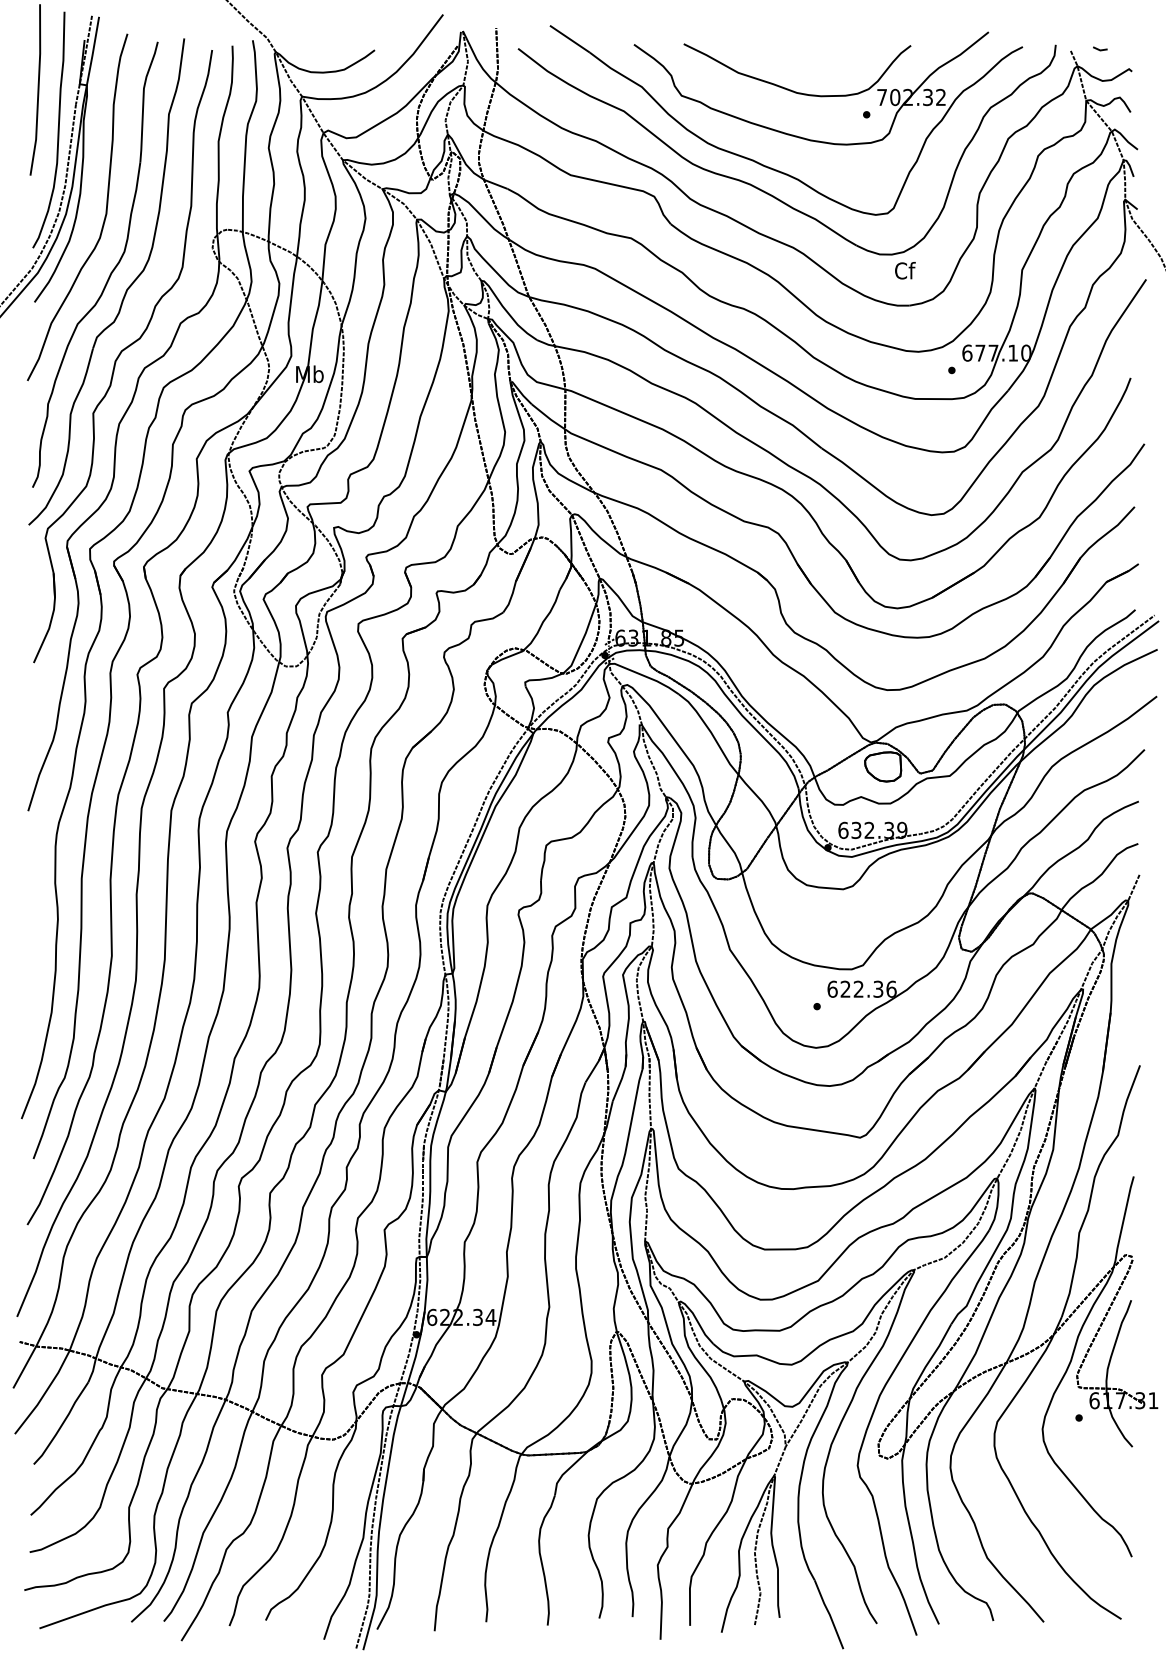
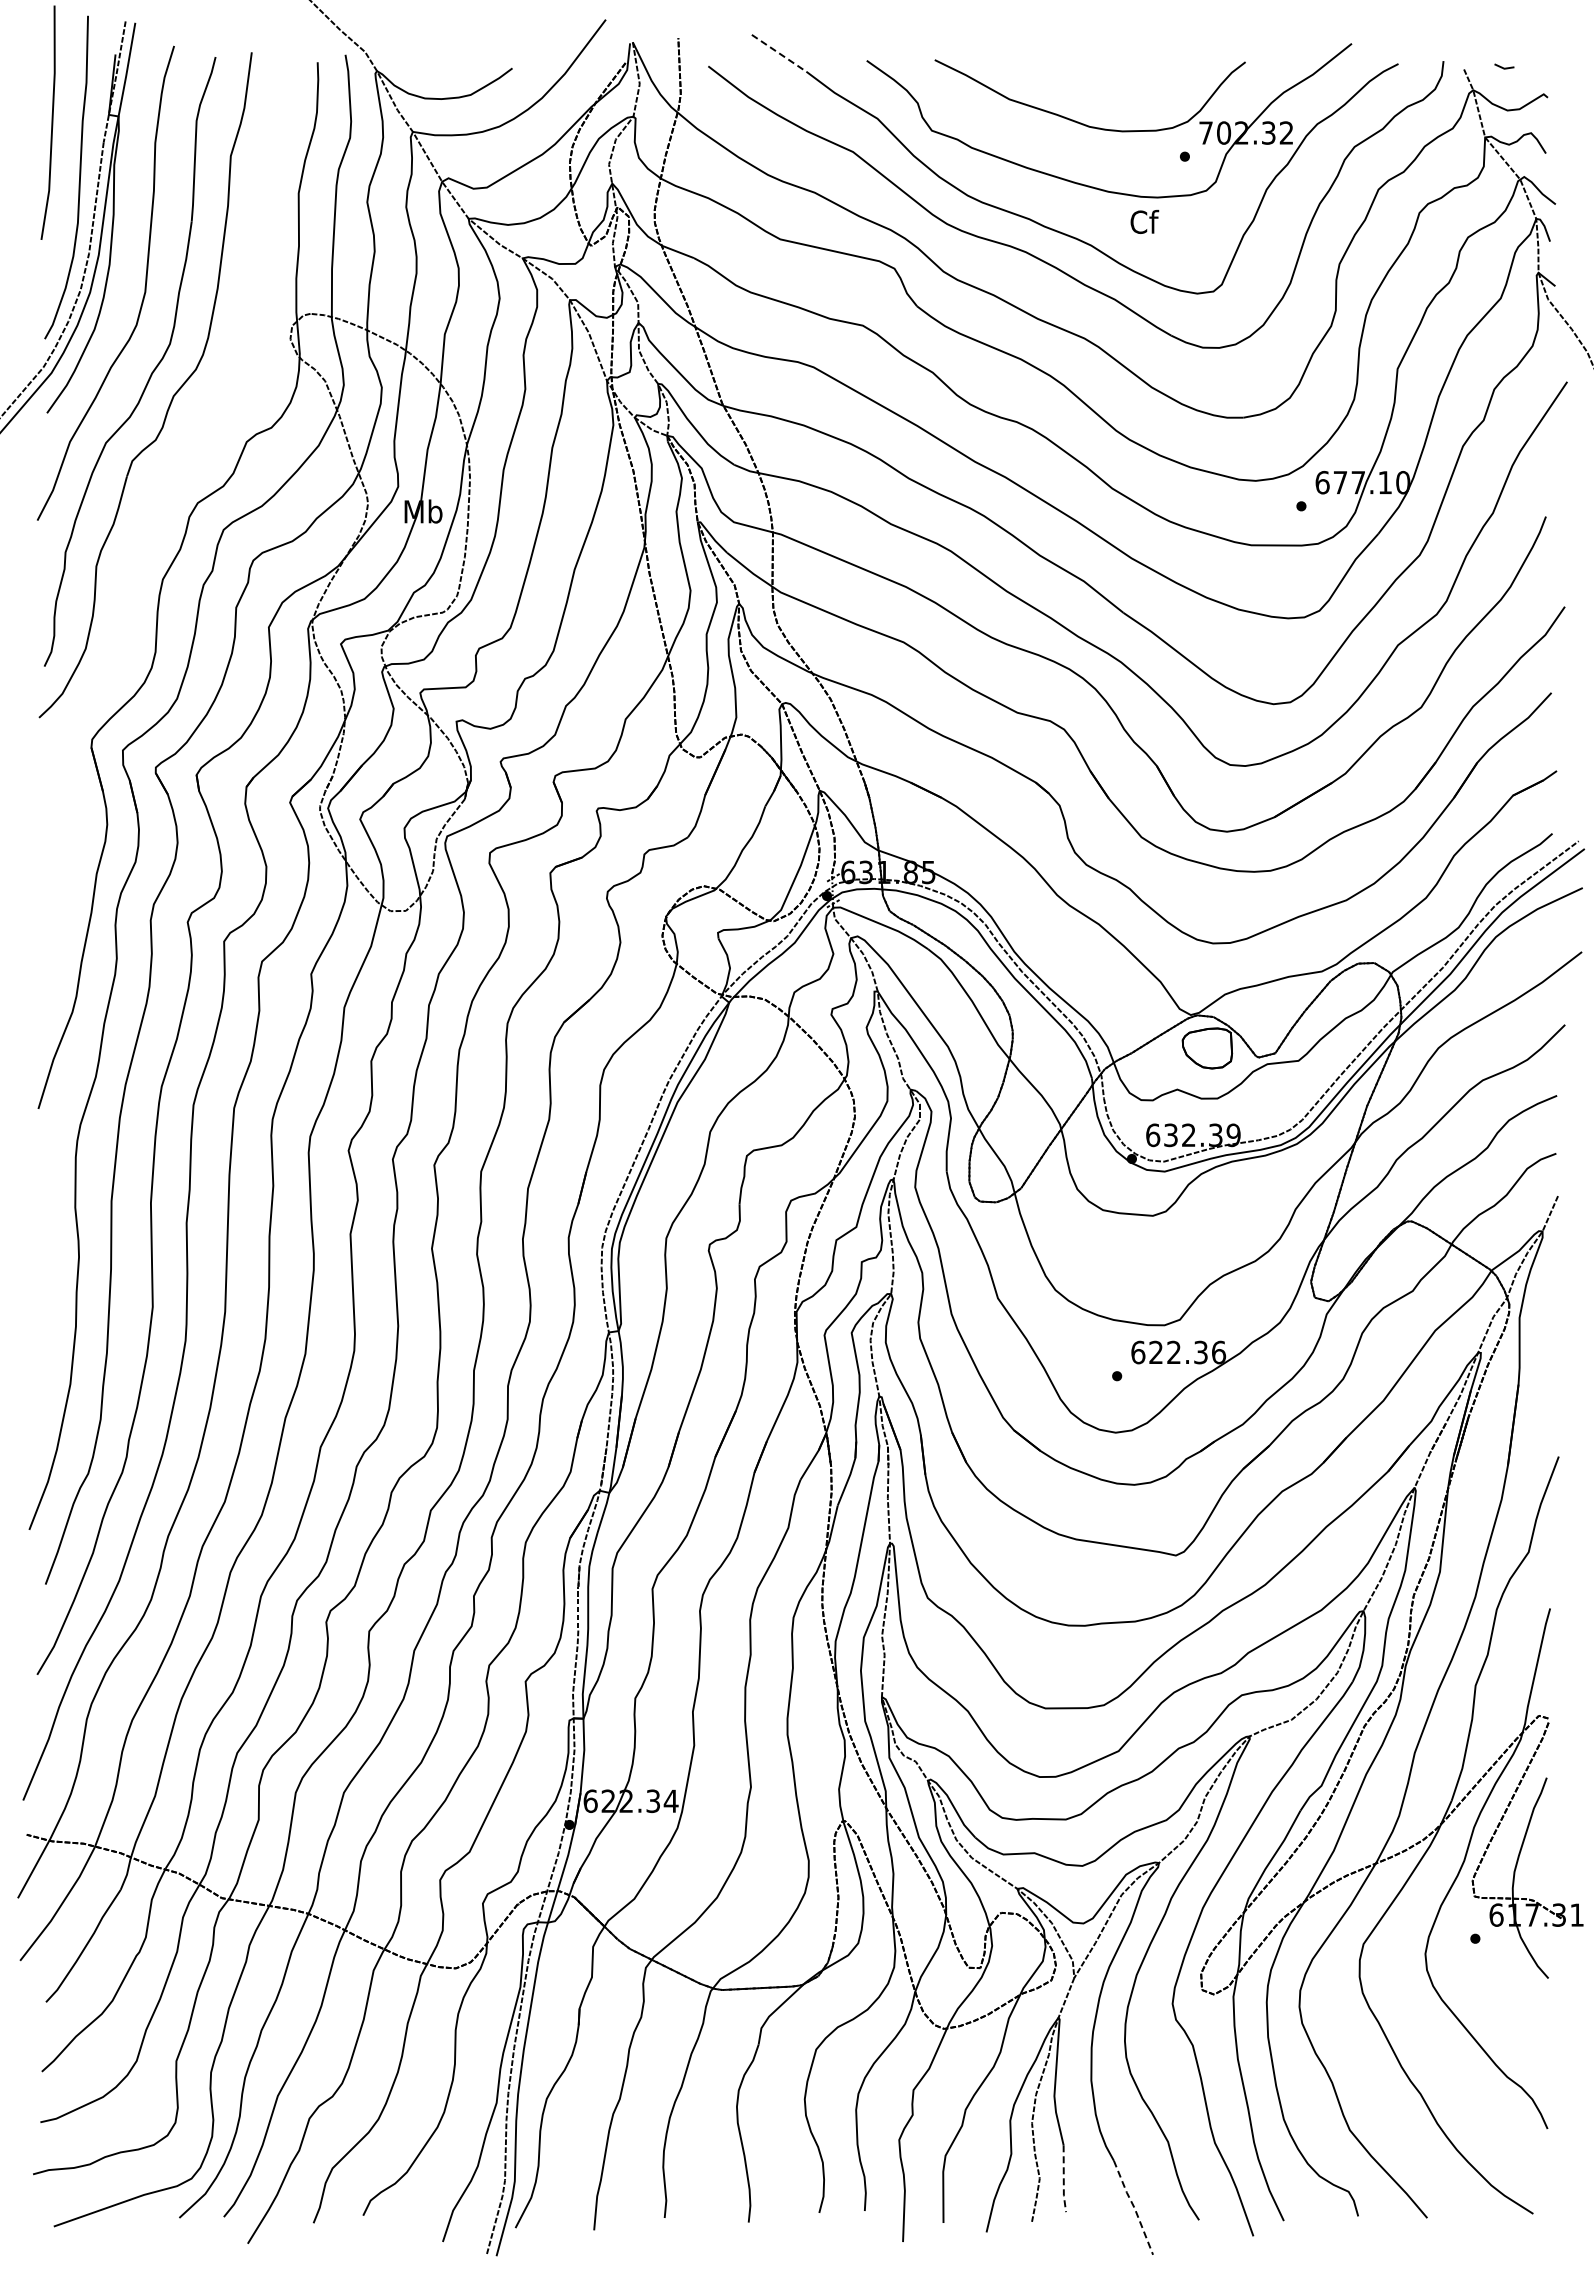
line: (570, 39) -> (779, 53), solid -> dashed
text: (905, 270) -> (1144, 221), moved
part: (122, 356) -> (167, 487), removed
line: (777, 1594) -> (1063, 2179), solid -> dashed
line: (829, 1614) -> (1134, 2207), solid -> dashed

